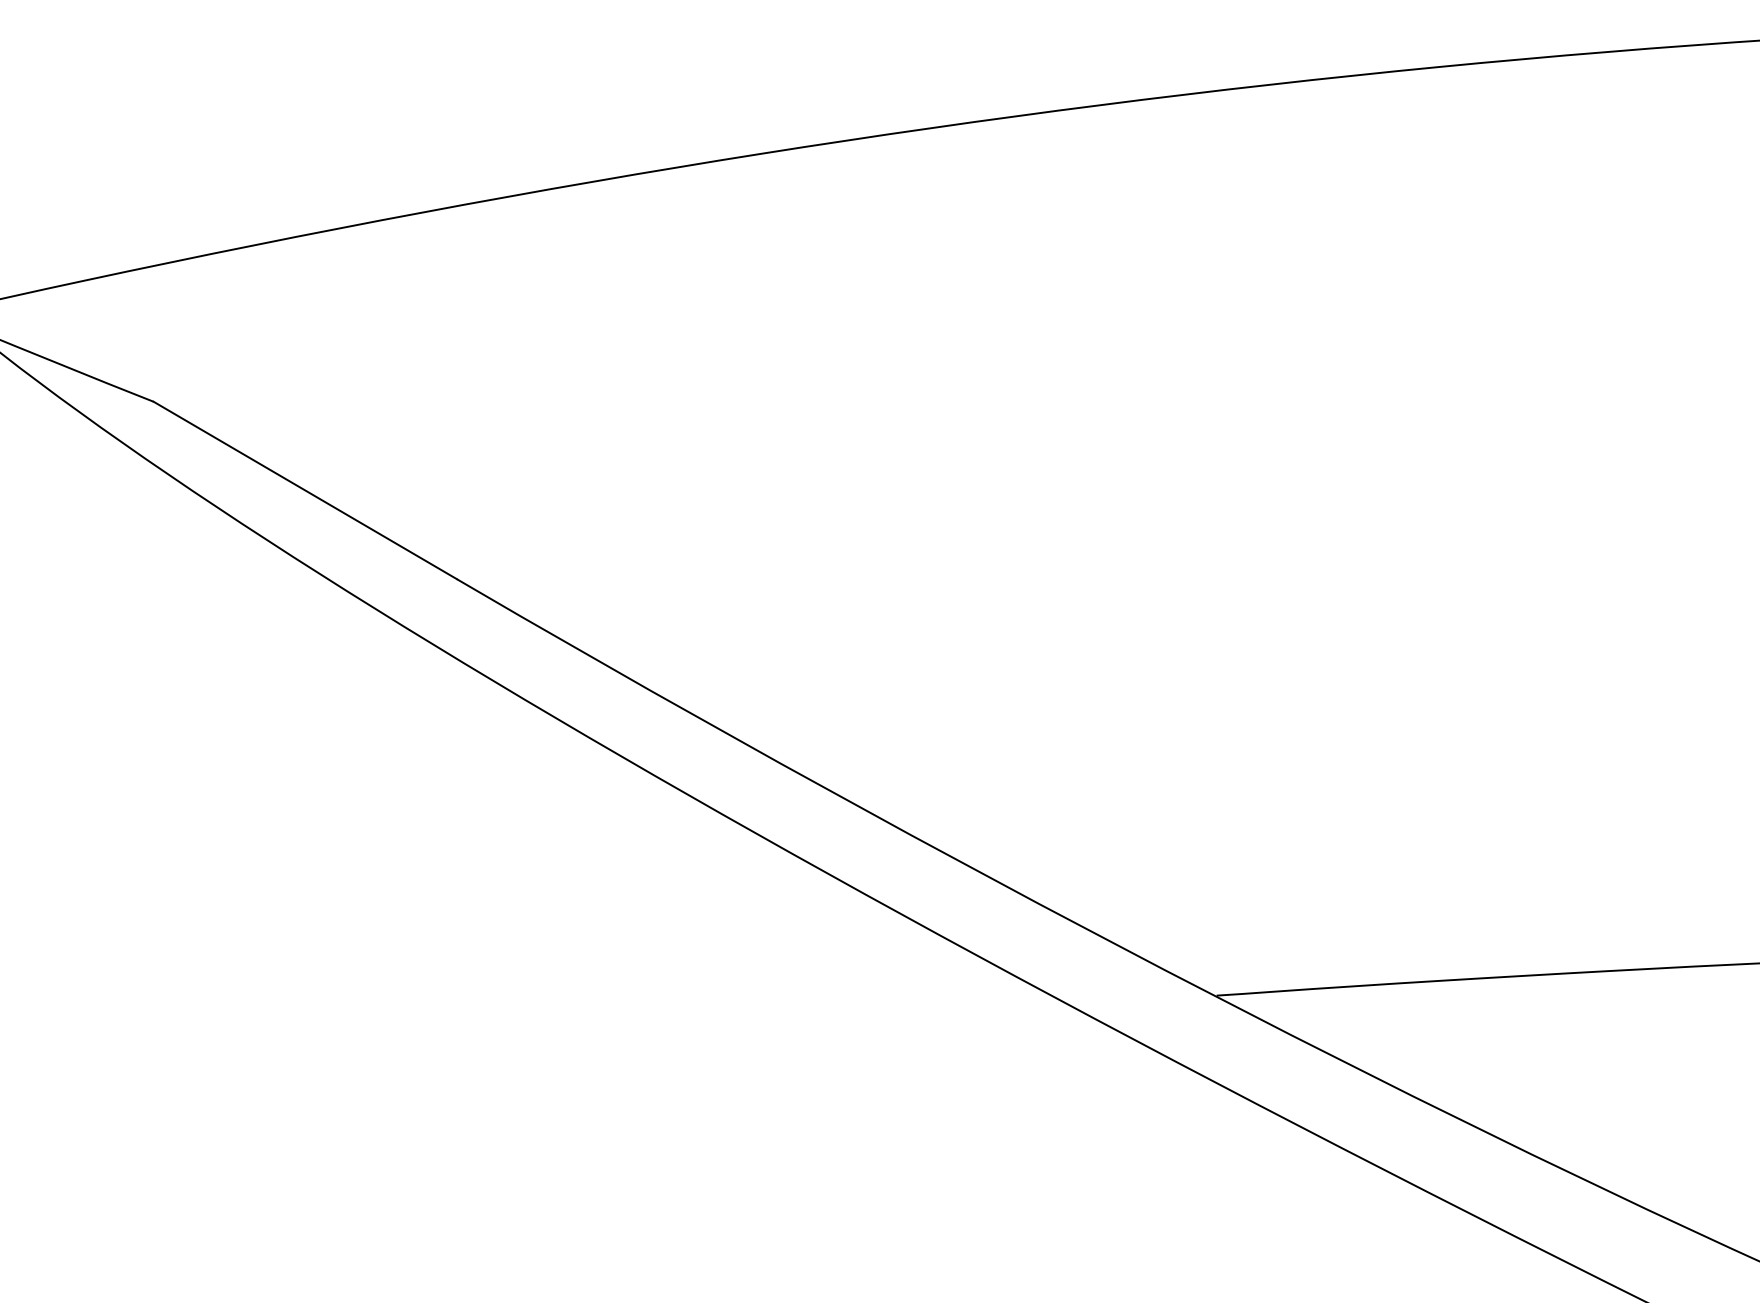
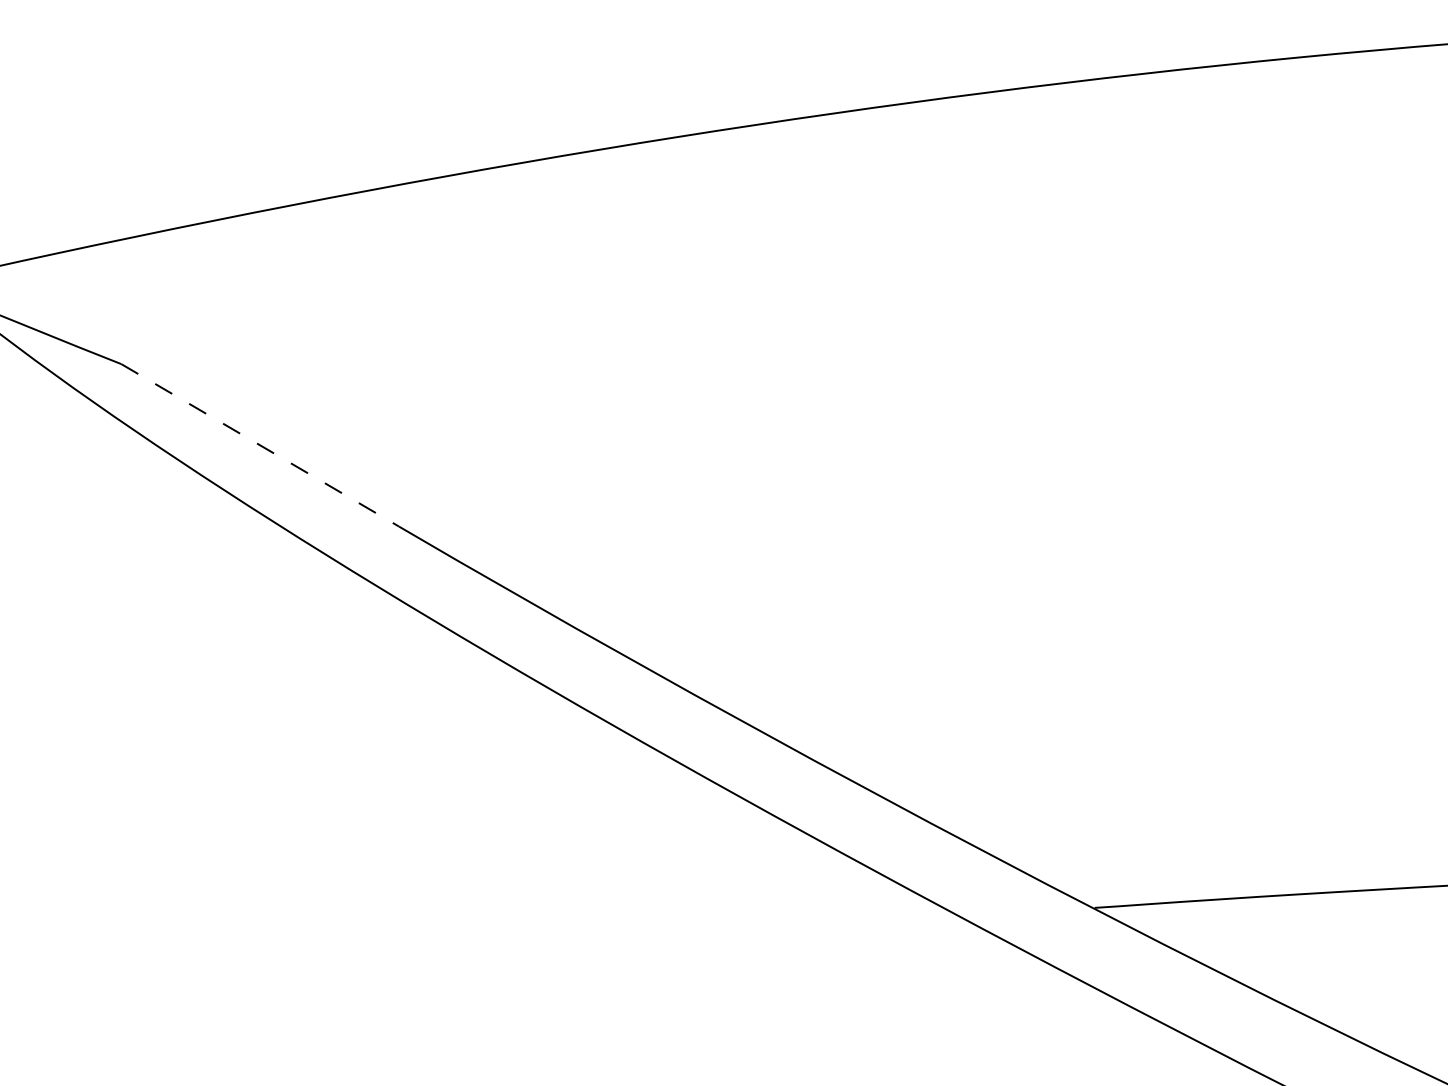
line: (305, 490) -> (260, 445), solid -> dashed

